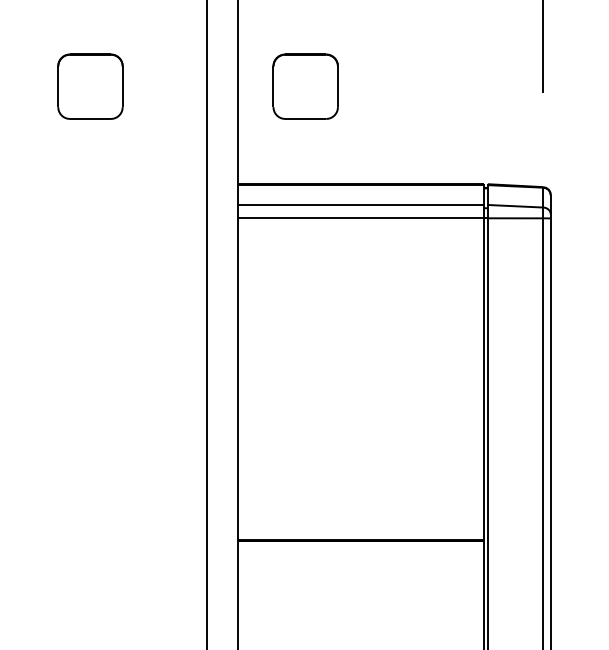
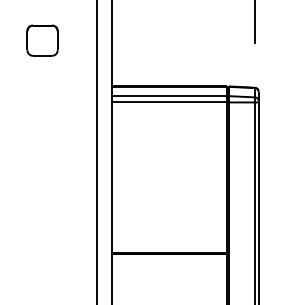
part: (305, 86) -> (143, 40), removed

